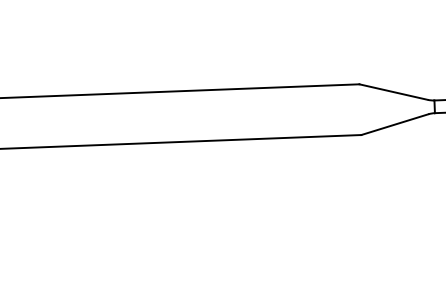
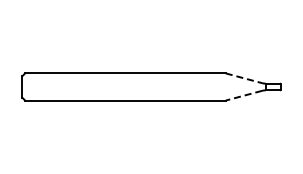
line: (392, 92) -> (243, 78), solid -> dashed
line: (394, 124) -> (243, 95), solid -> dashed

